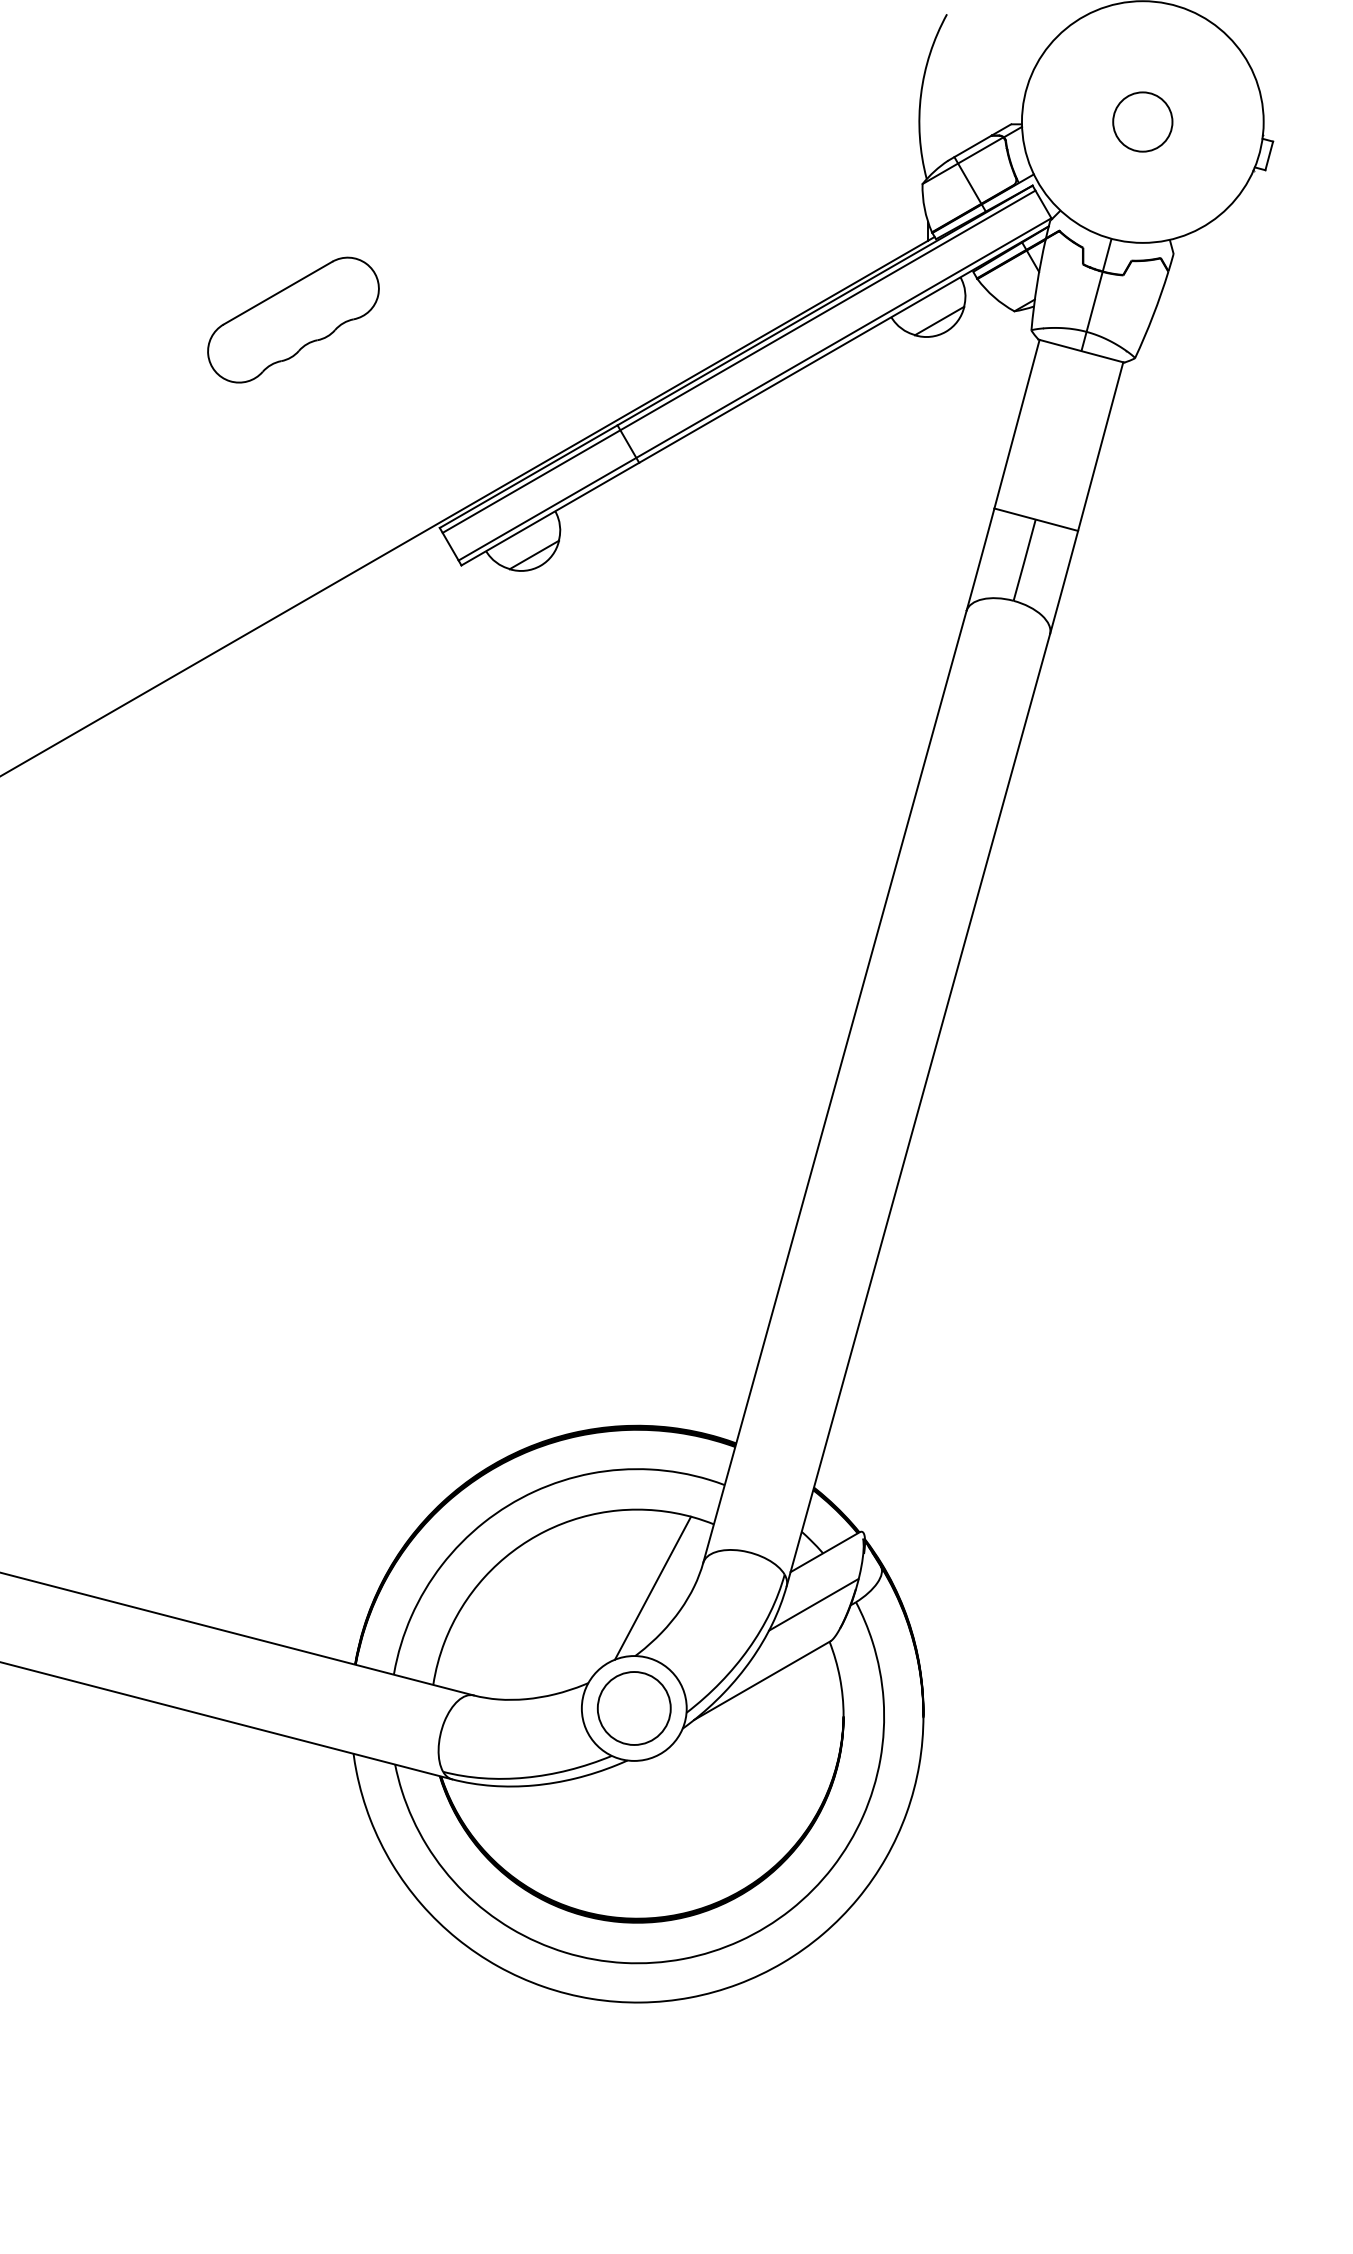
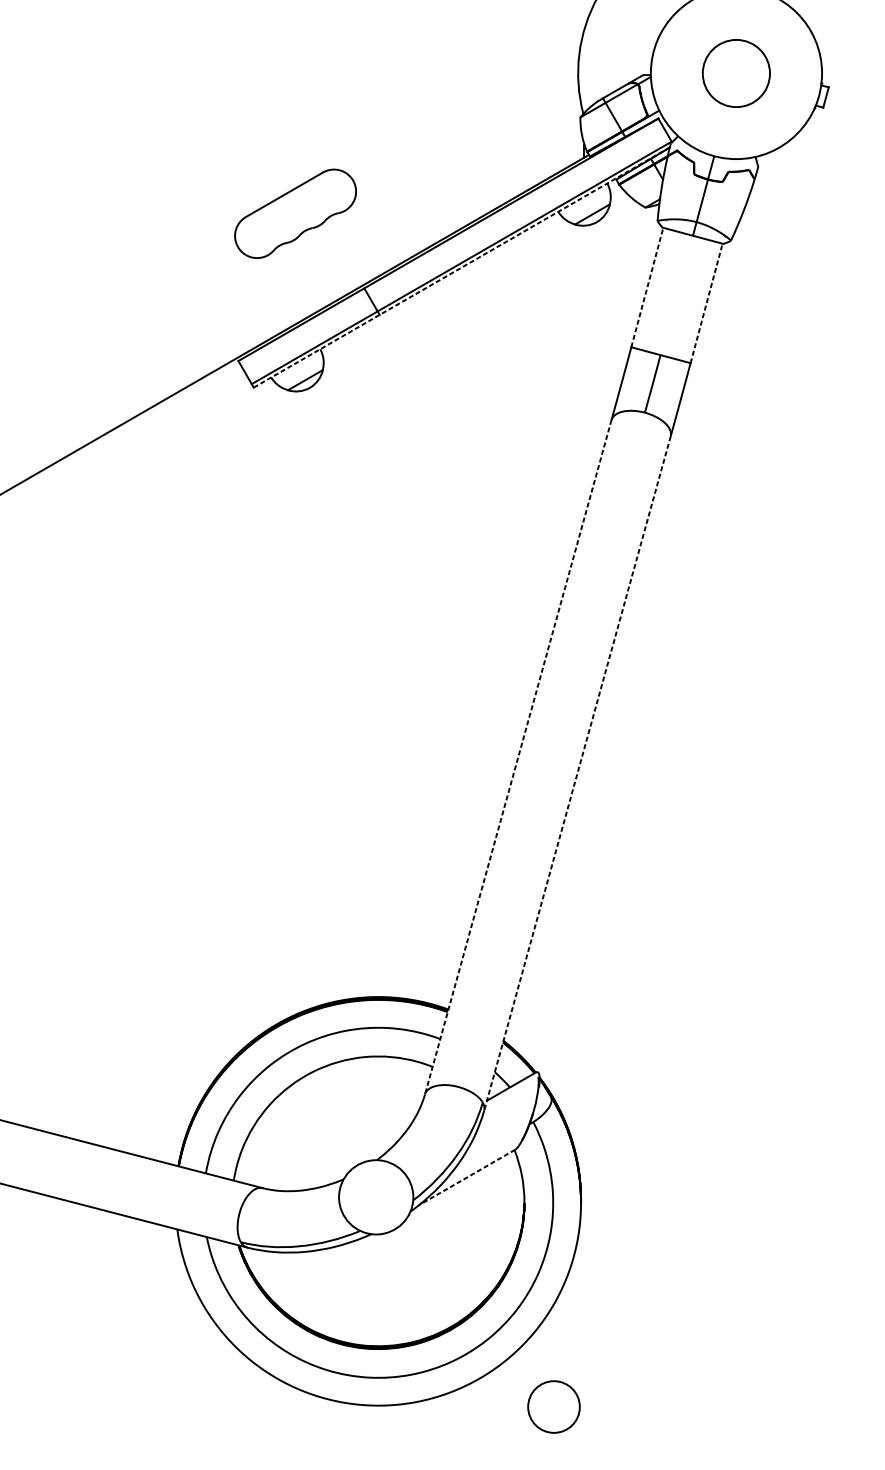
circle: (1142, 121) -> (736, 73), size x1.6
part: (293, 319) -> (295, 213), moved
line: (738, 361) -> (450, 243), removed
line: (755, 395) -> (462, 267), solid -> dashed
line: (1017, 423) -> (647, 287), solid -> dashed
line: (1100, 446) -> (706, 303), solid -> dashed
line: (834, 1087) -> (518, 757), solid -> dashed
line: (918, 1110) -> (577, 773), solid -> dashed
line: (653, 1587) -> (389, 1111), removed
line: (813, 1604) -> (503, 1123), removed
line: (762, 1680) -> (467, 1177), solid -> dashed
circle: (633, 1708) -> (553, 1407), moved

